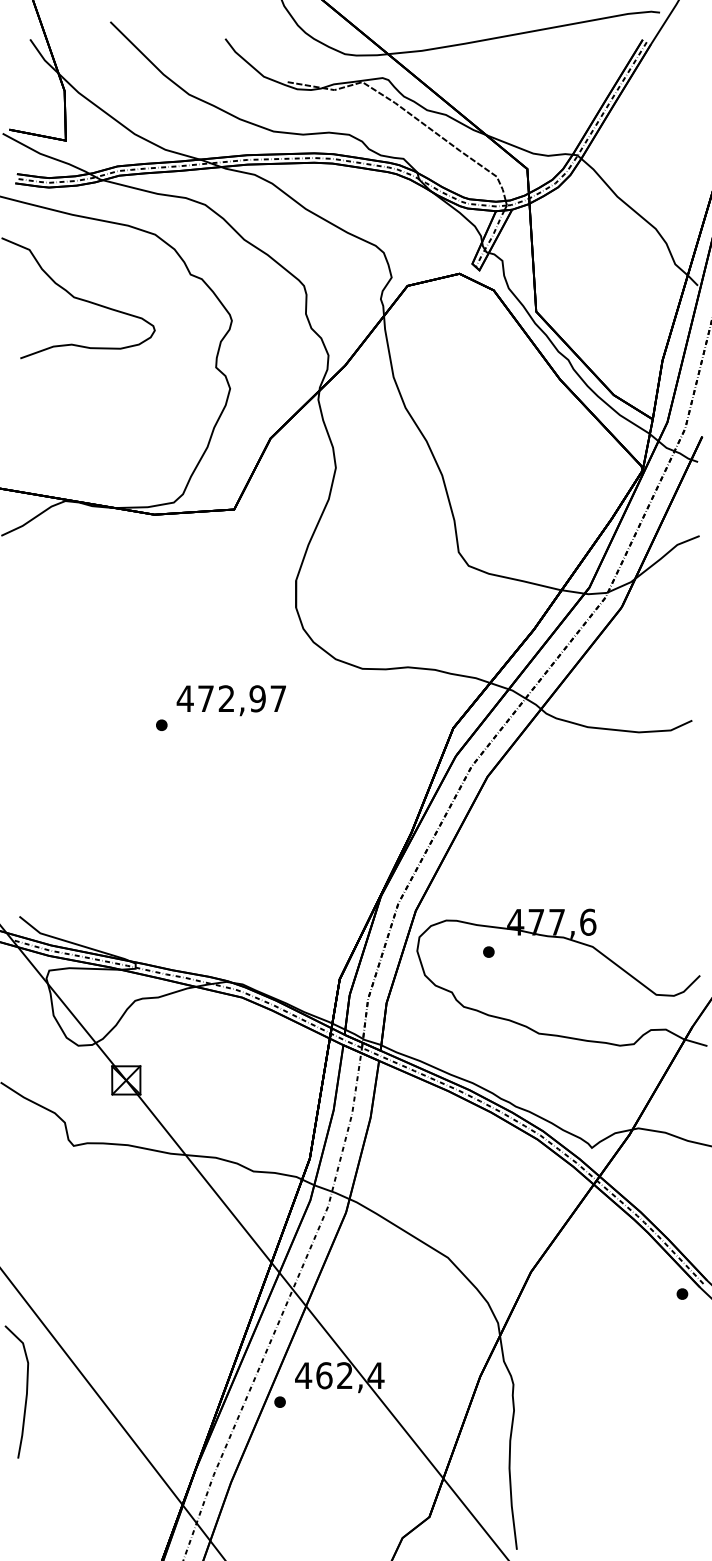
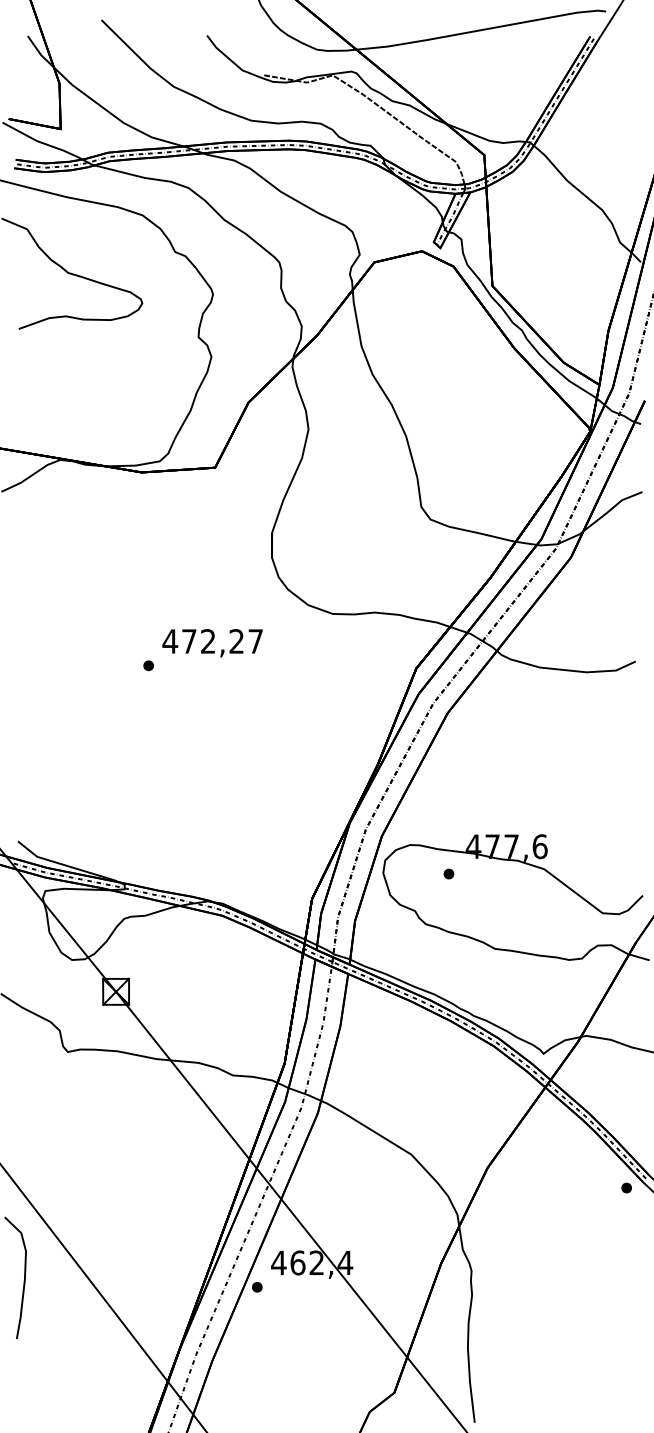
text: (257, 698) -> (236, 641), 472,97 -> 472,27

